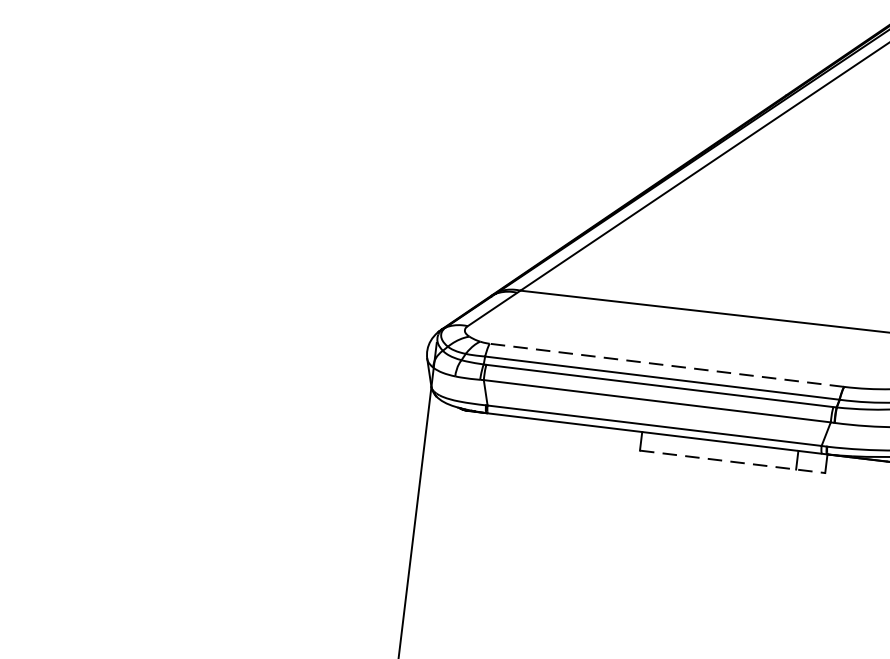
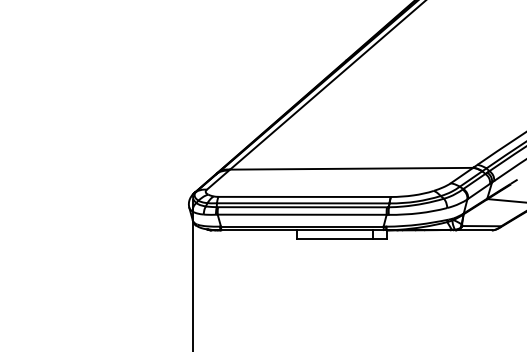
line: (666, 364) -> (304, 196), dashed -> solid
line: (733, 462) -> (342, 239), dashed -> solid

